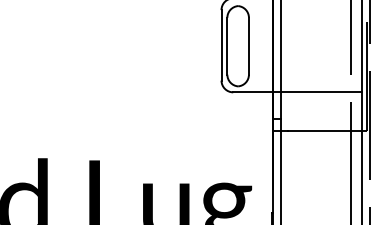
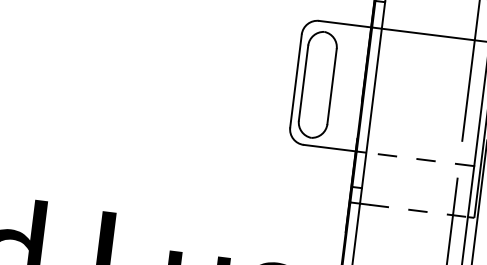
line: (321, 92) -> (420, 159), solid -> dashed
line: (325, 130) -> (419, 210), solid -> dashed

